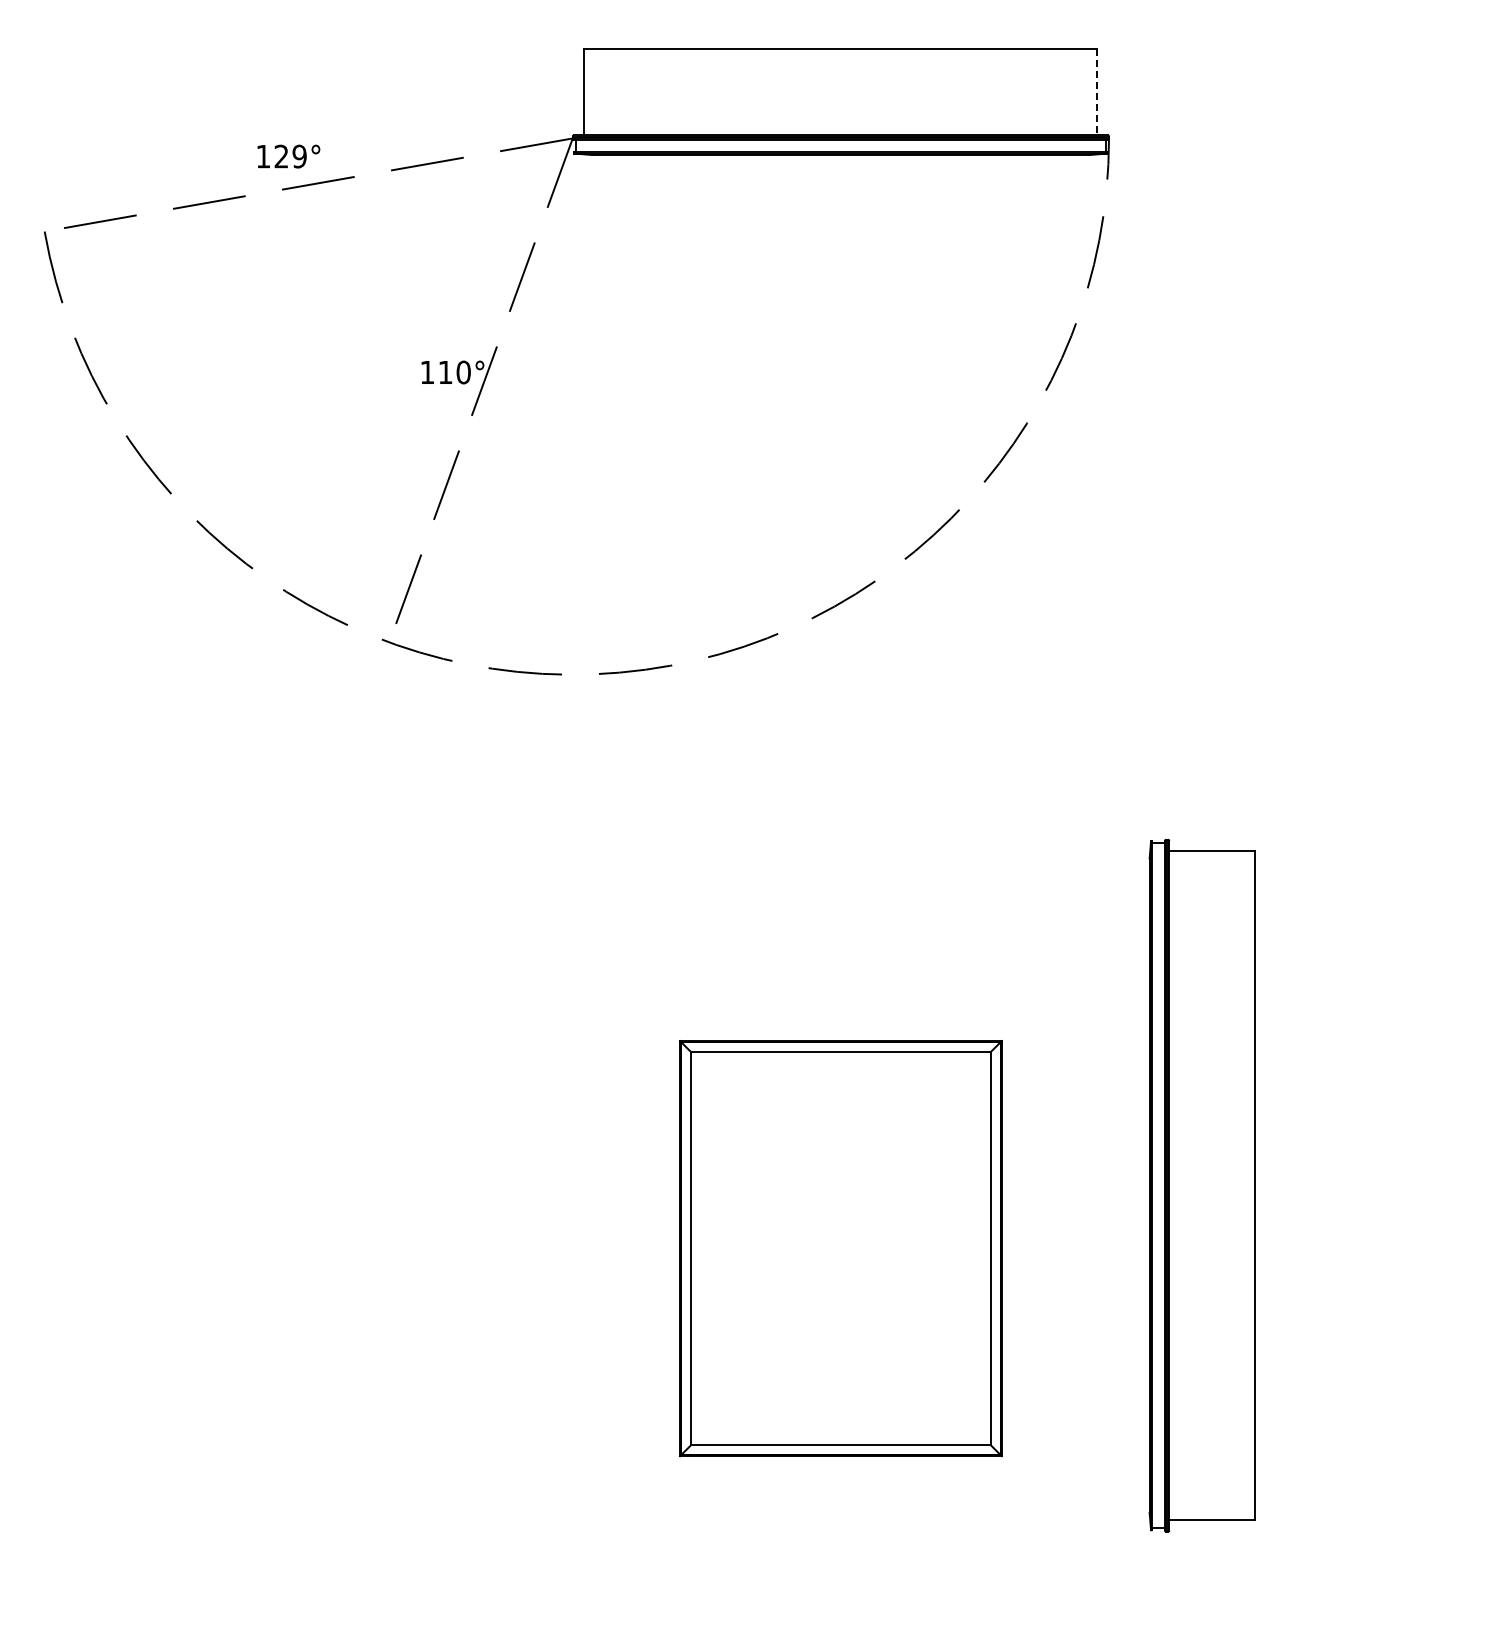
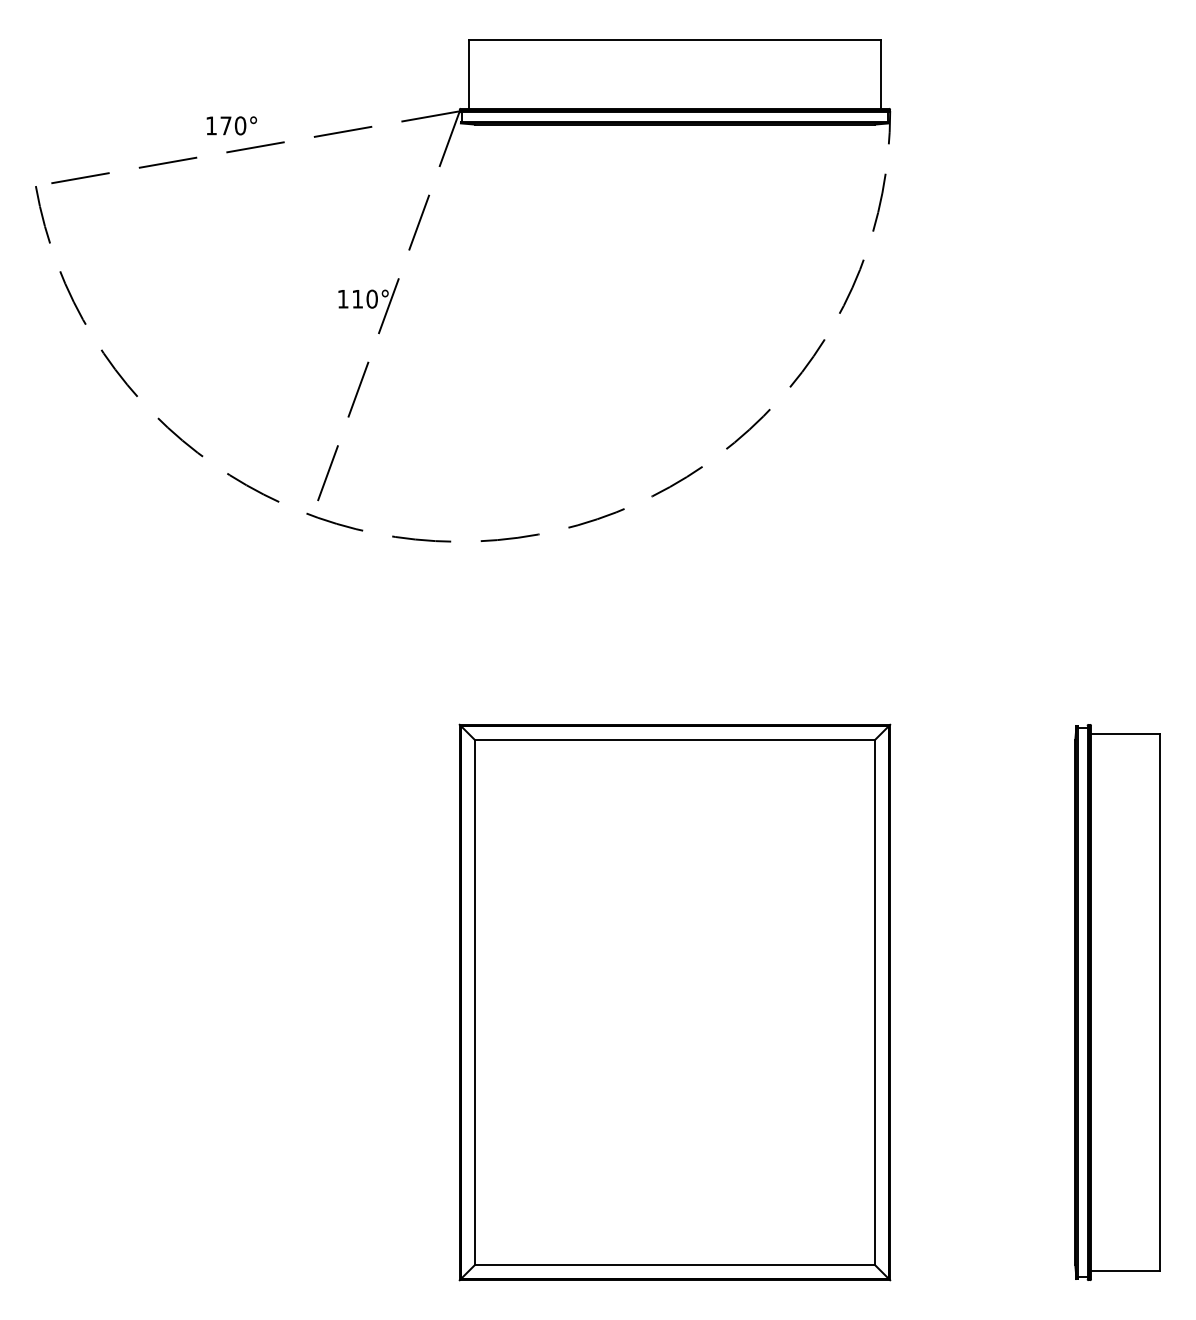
line: (1097, 92) -> (880, 74), dashed -> solid
text: (290, 156) -> (233, 125), 129° -> 170°
part: (1201, 1185) -> (1116, 1002), moved
part: (840, 1248) -> (674, 1002), size x1.67

